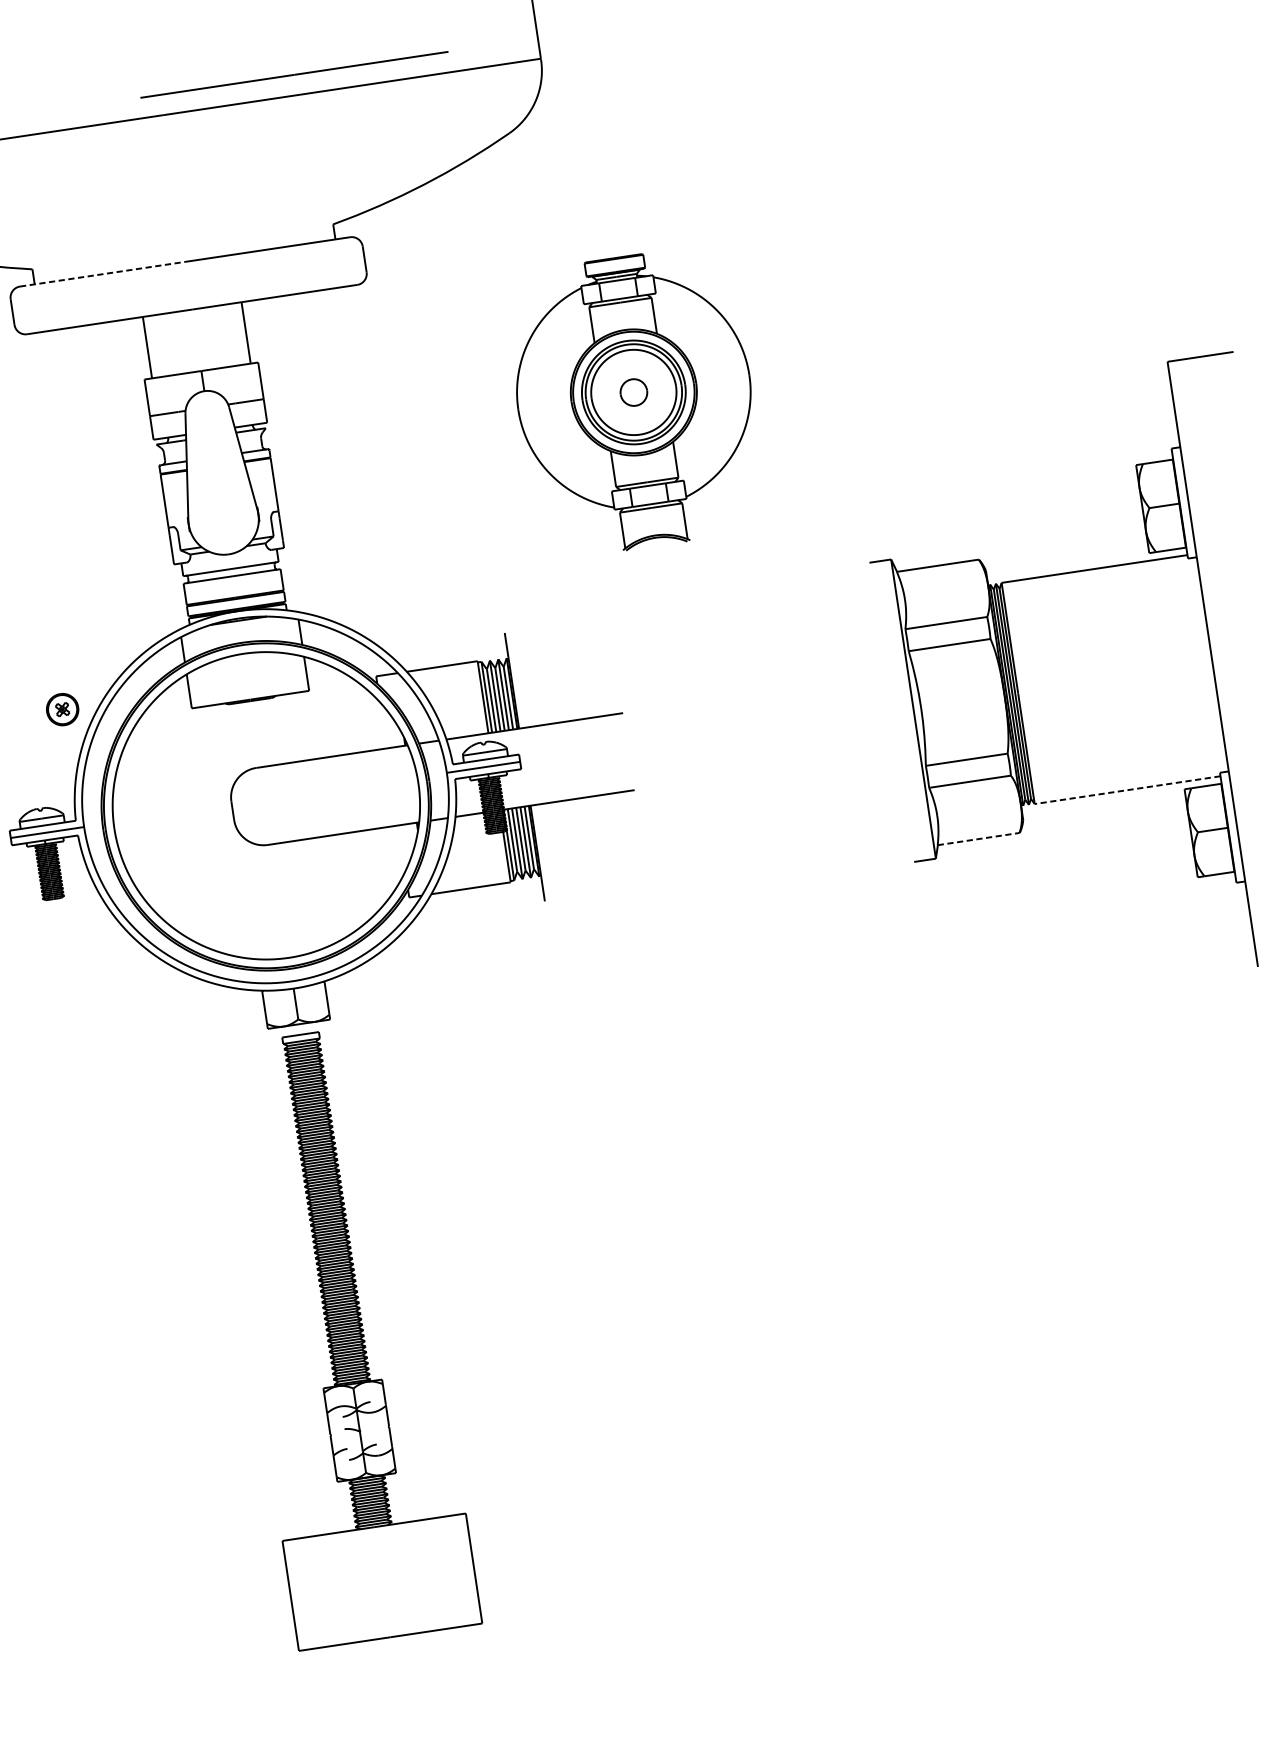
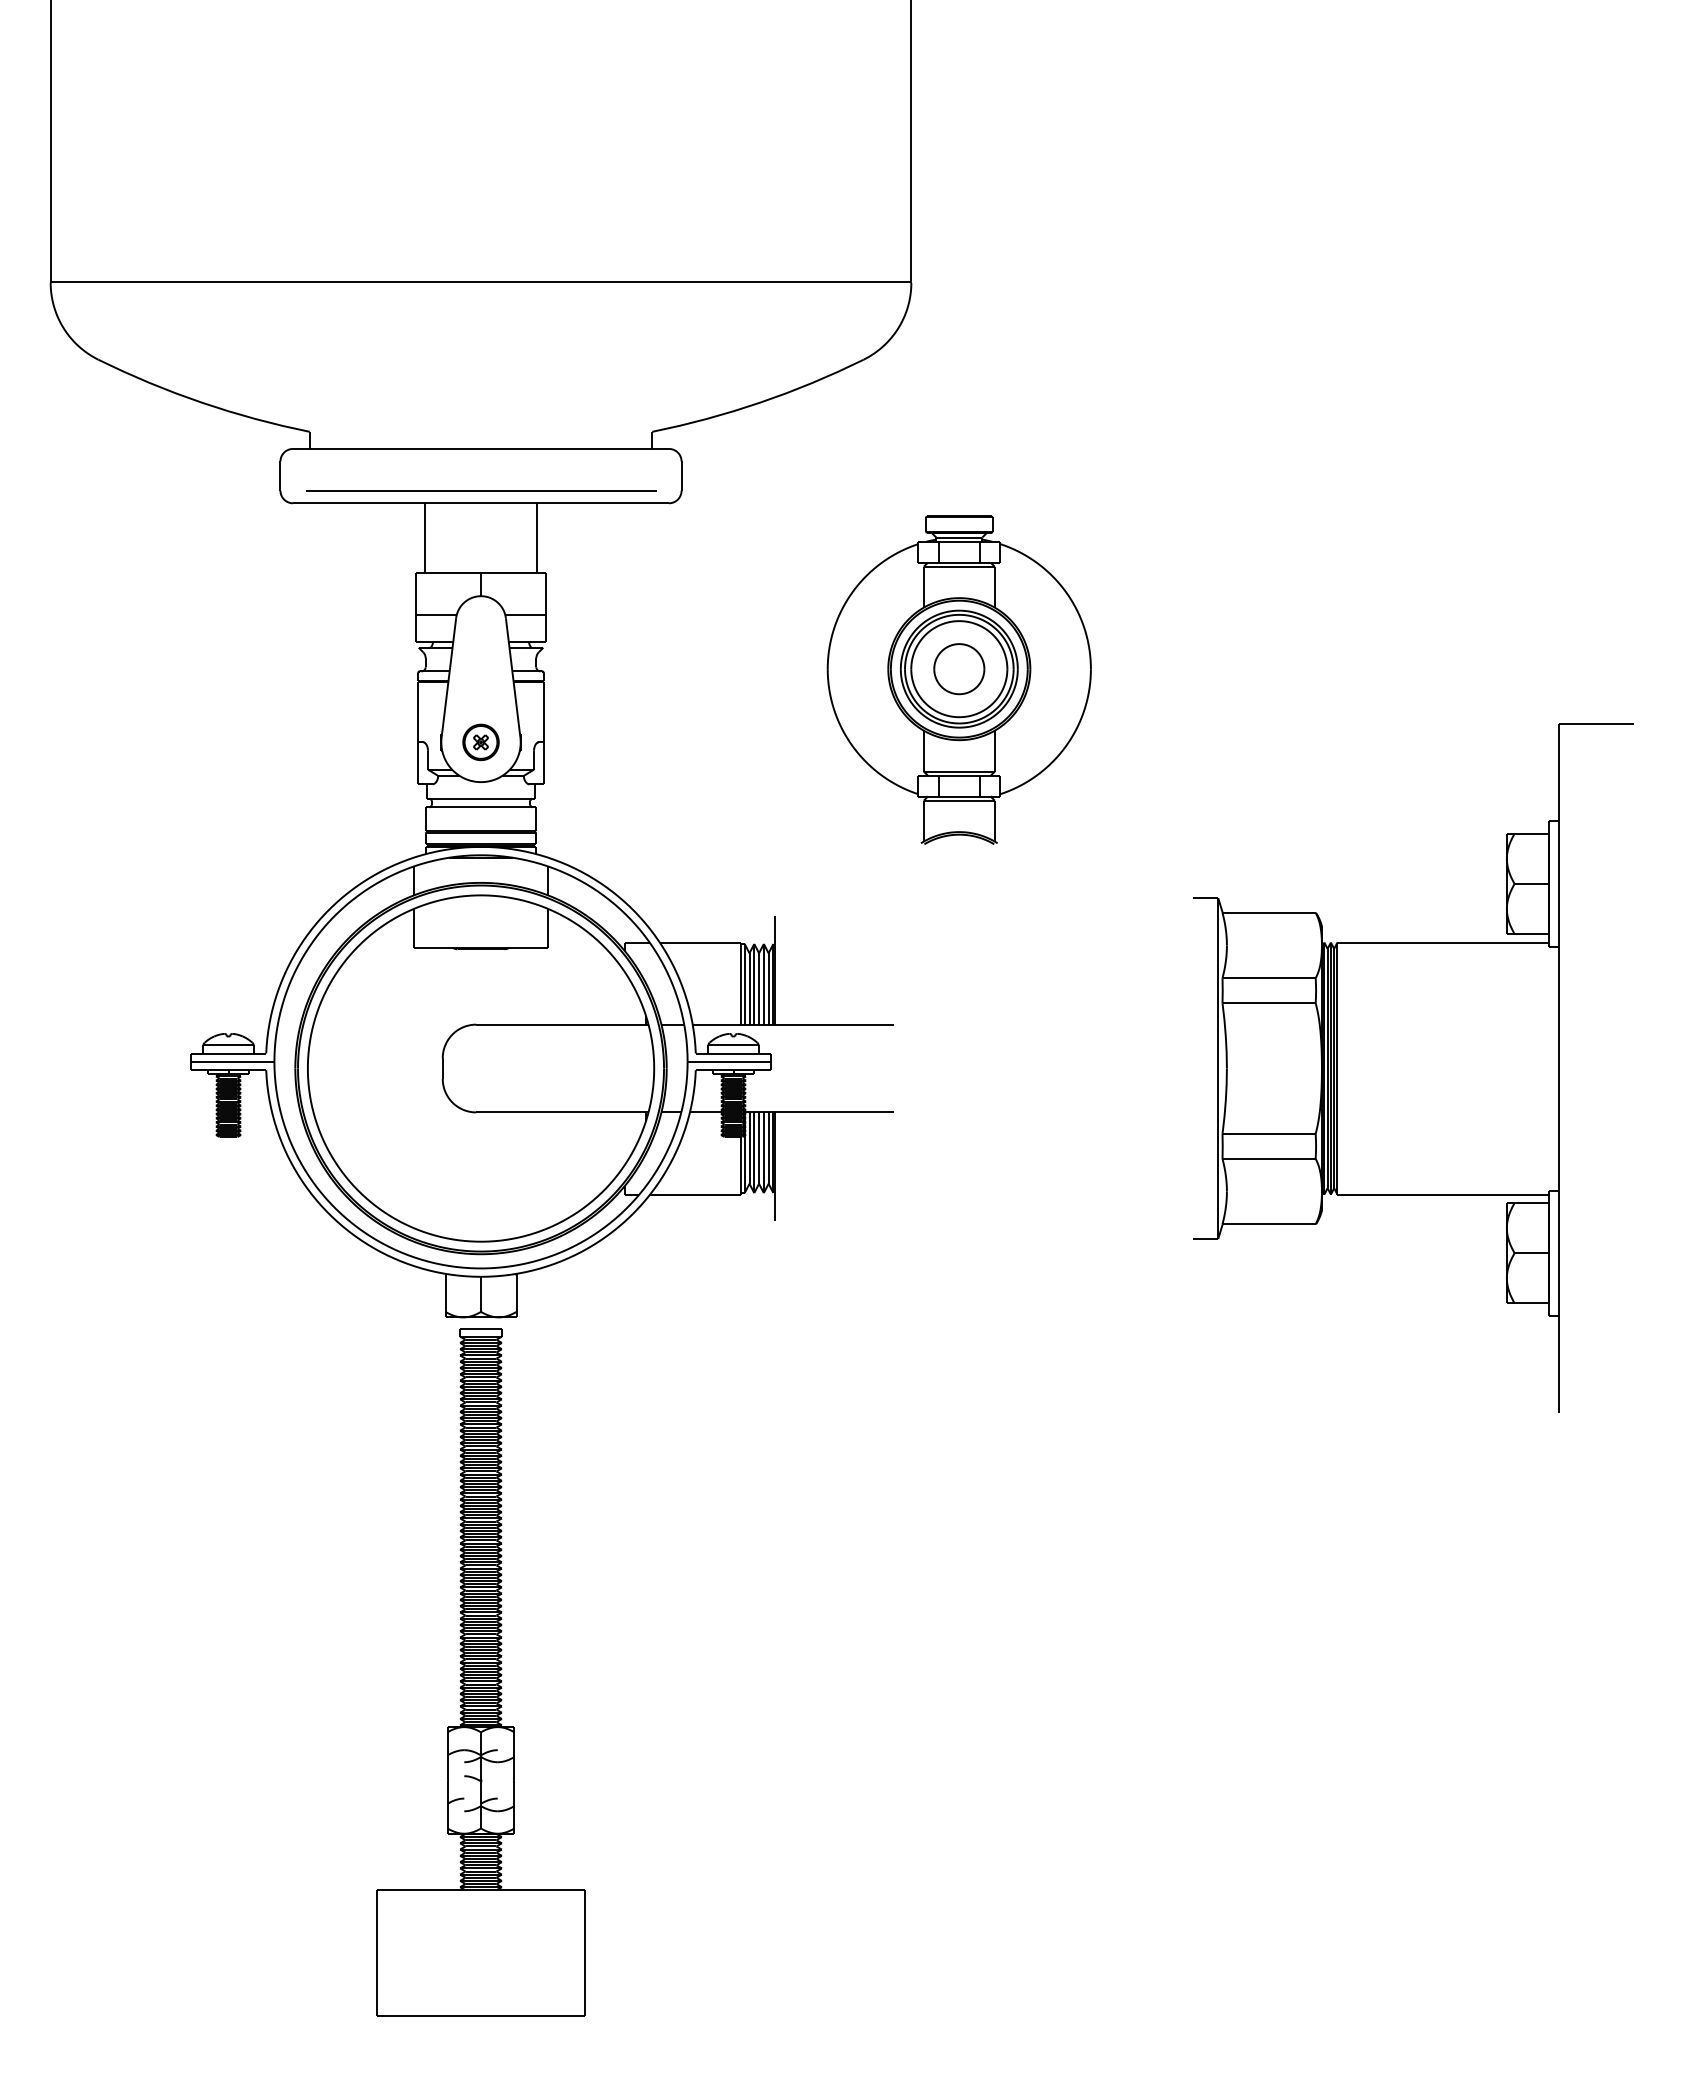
line: (294, 74) -> (481, 490), moved
line: (102, 273) -> (387, 448), dashed -> solid
part: (634, 392) -> (959, 669), size x1.67
part: (62, 709) -> (480, 742), moved
line: (1127, 790) -> (1443, 1194), dashed -> solid
line: (979, 839) -> (1269, 1224), dashed -> solid

